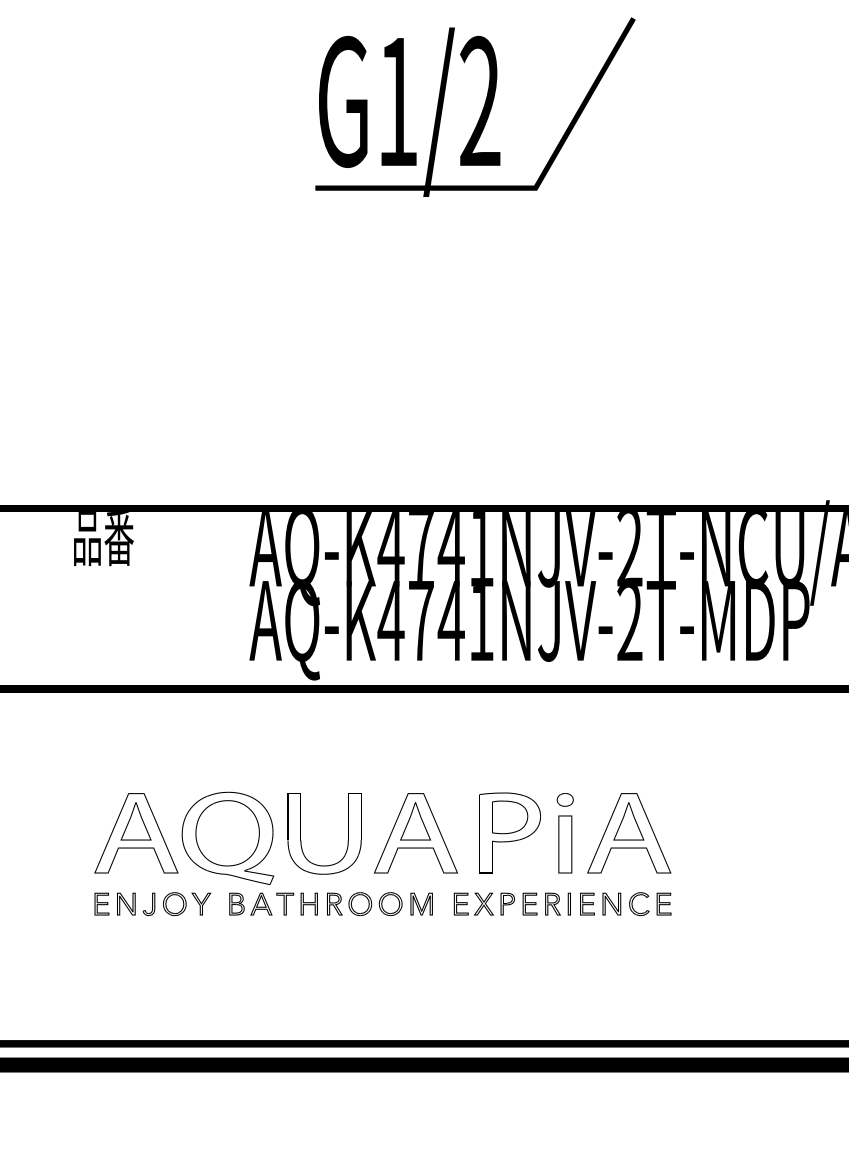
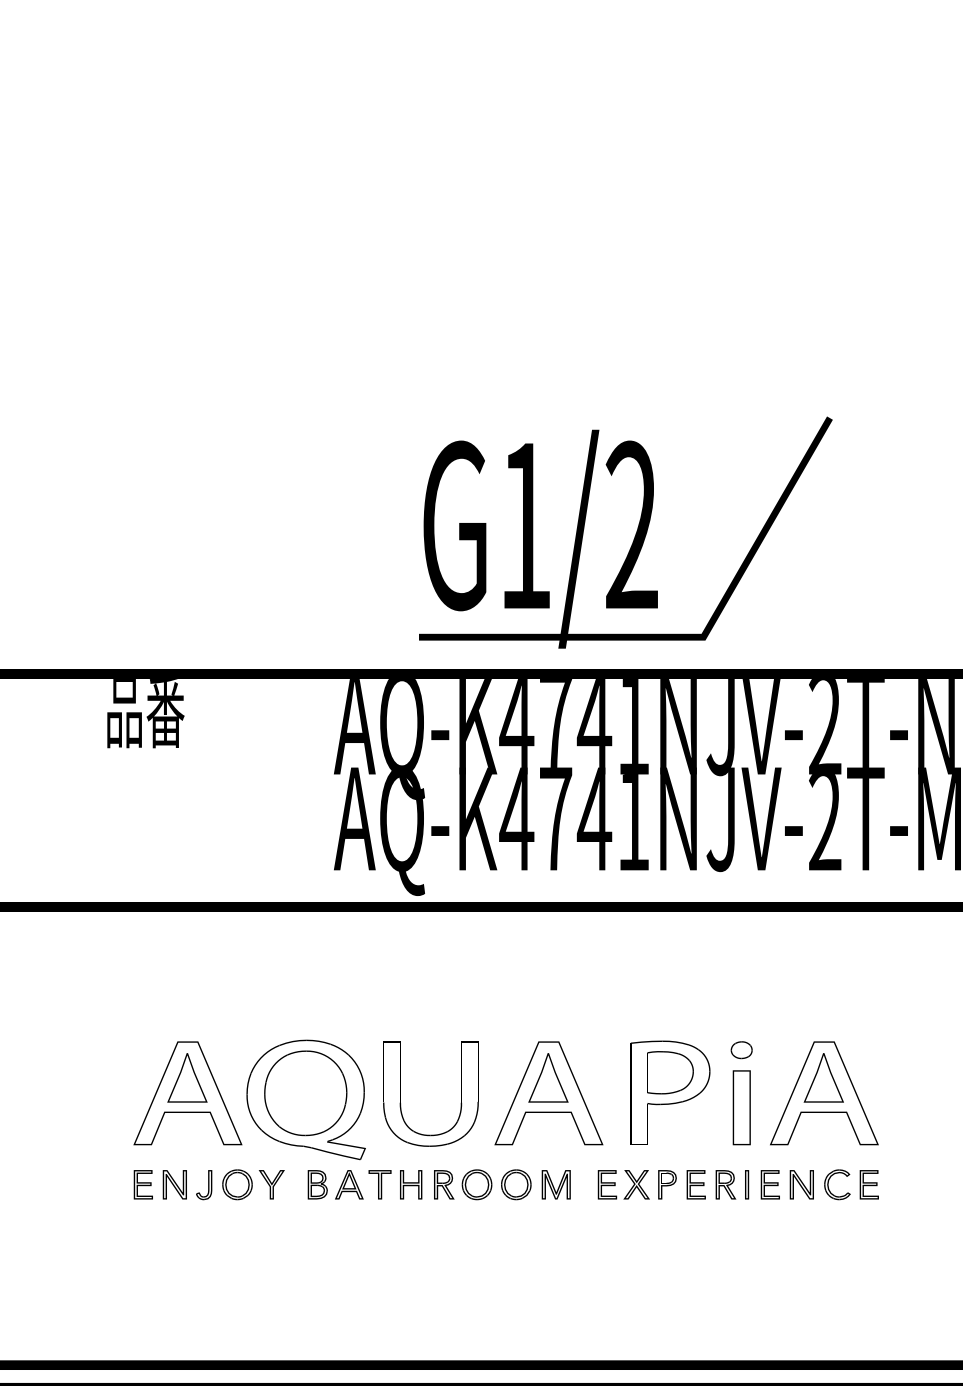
text: (475, 106) -> (625, 531), moved

